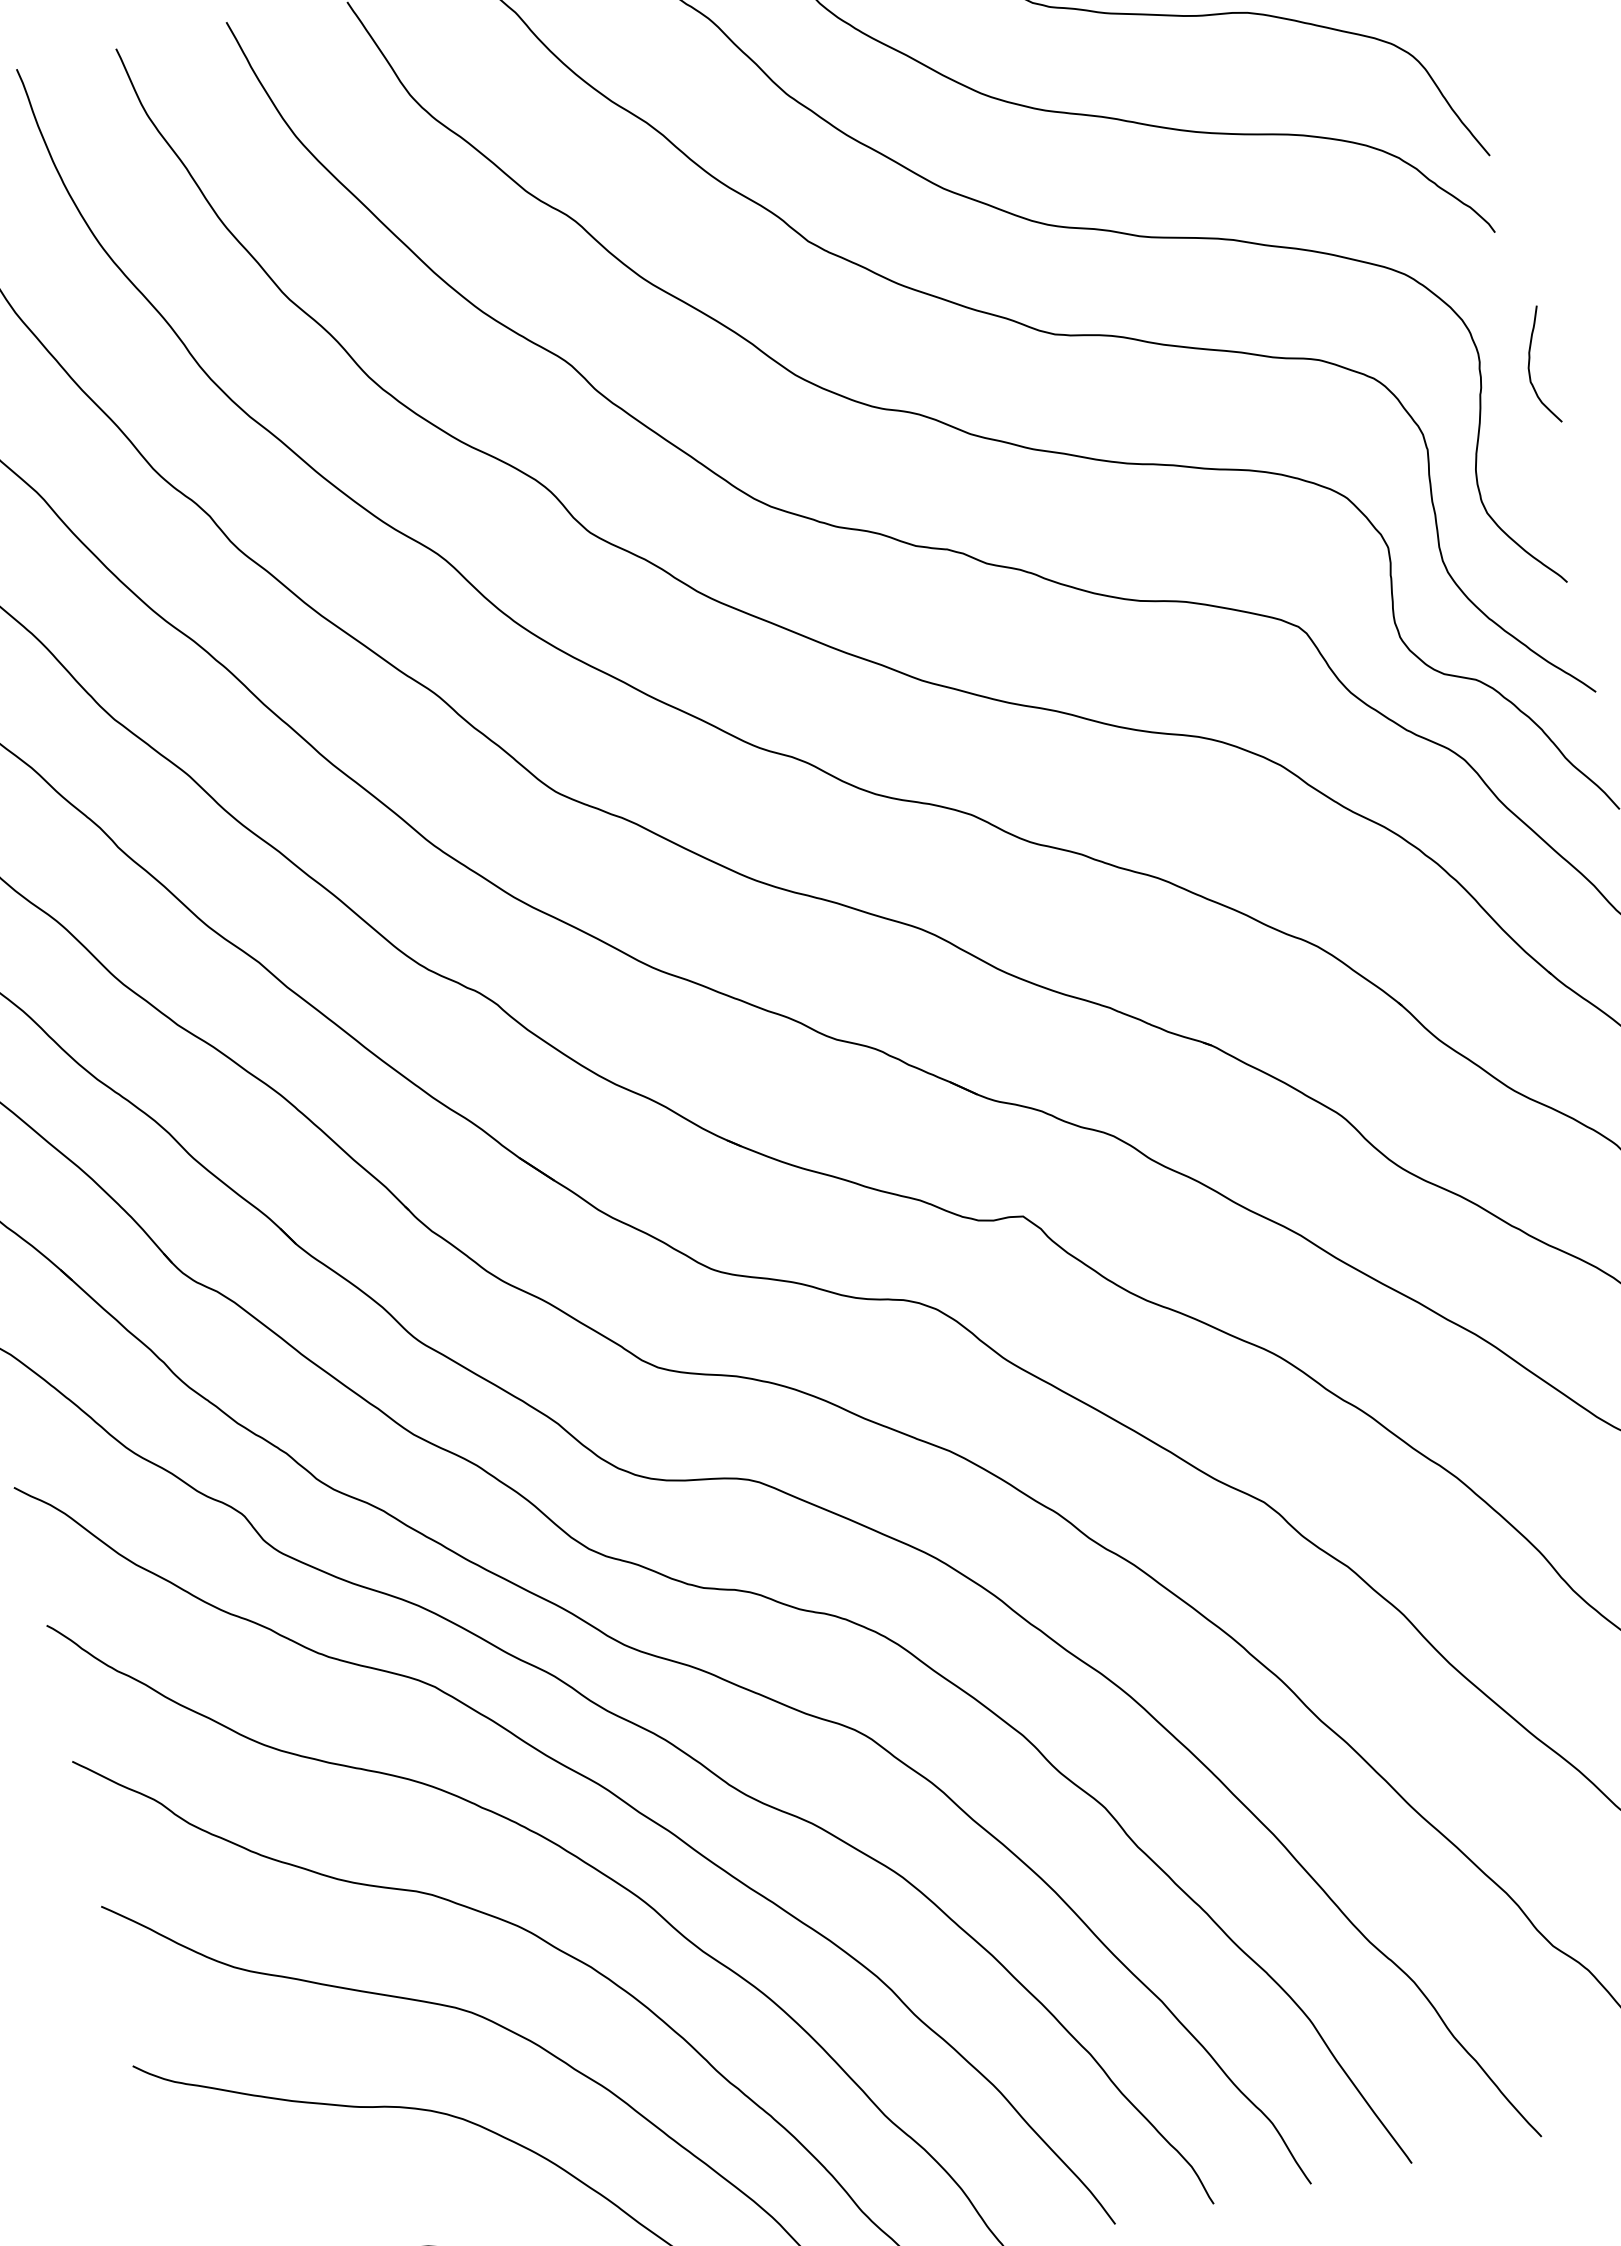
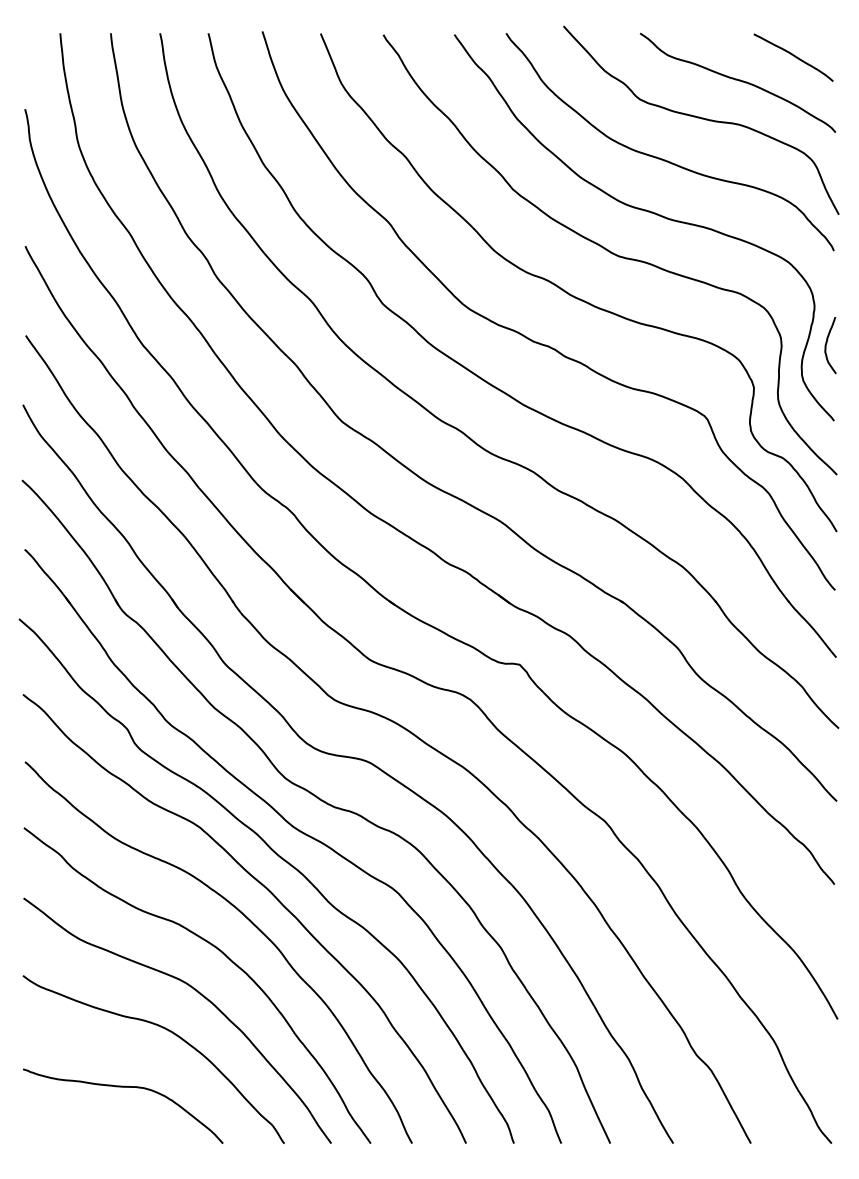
curve: (1531, 363) -> (827, 343), moved

